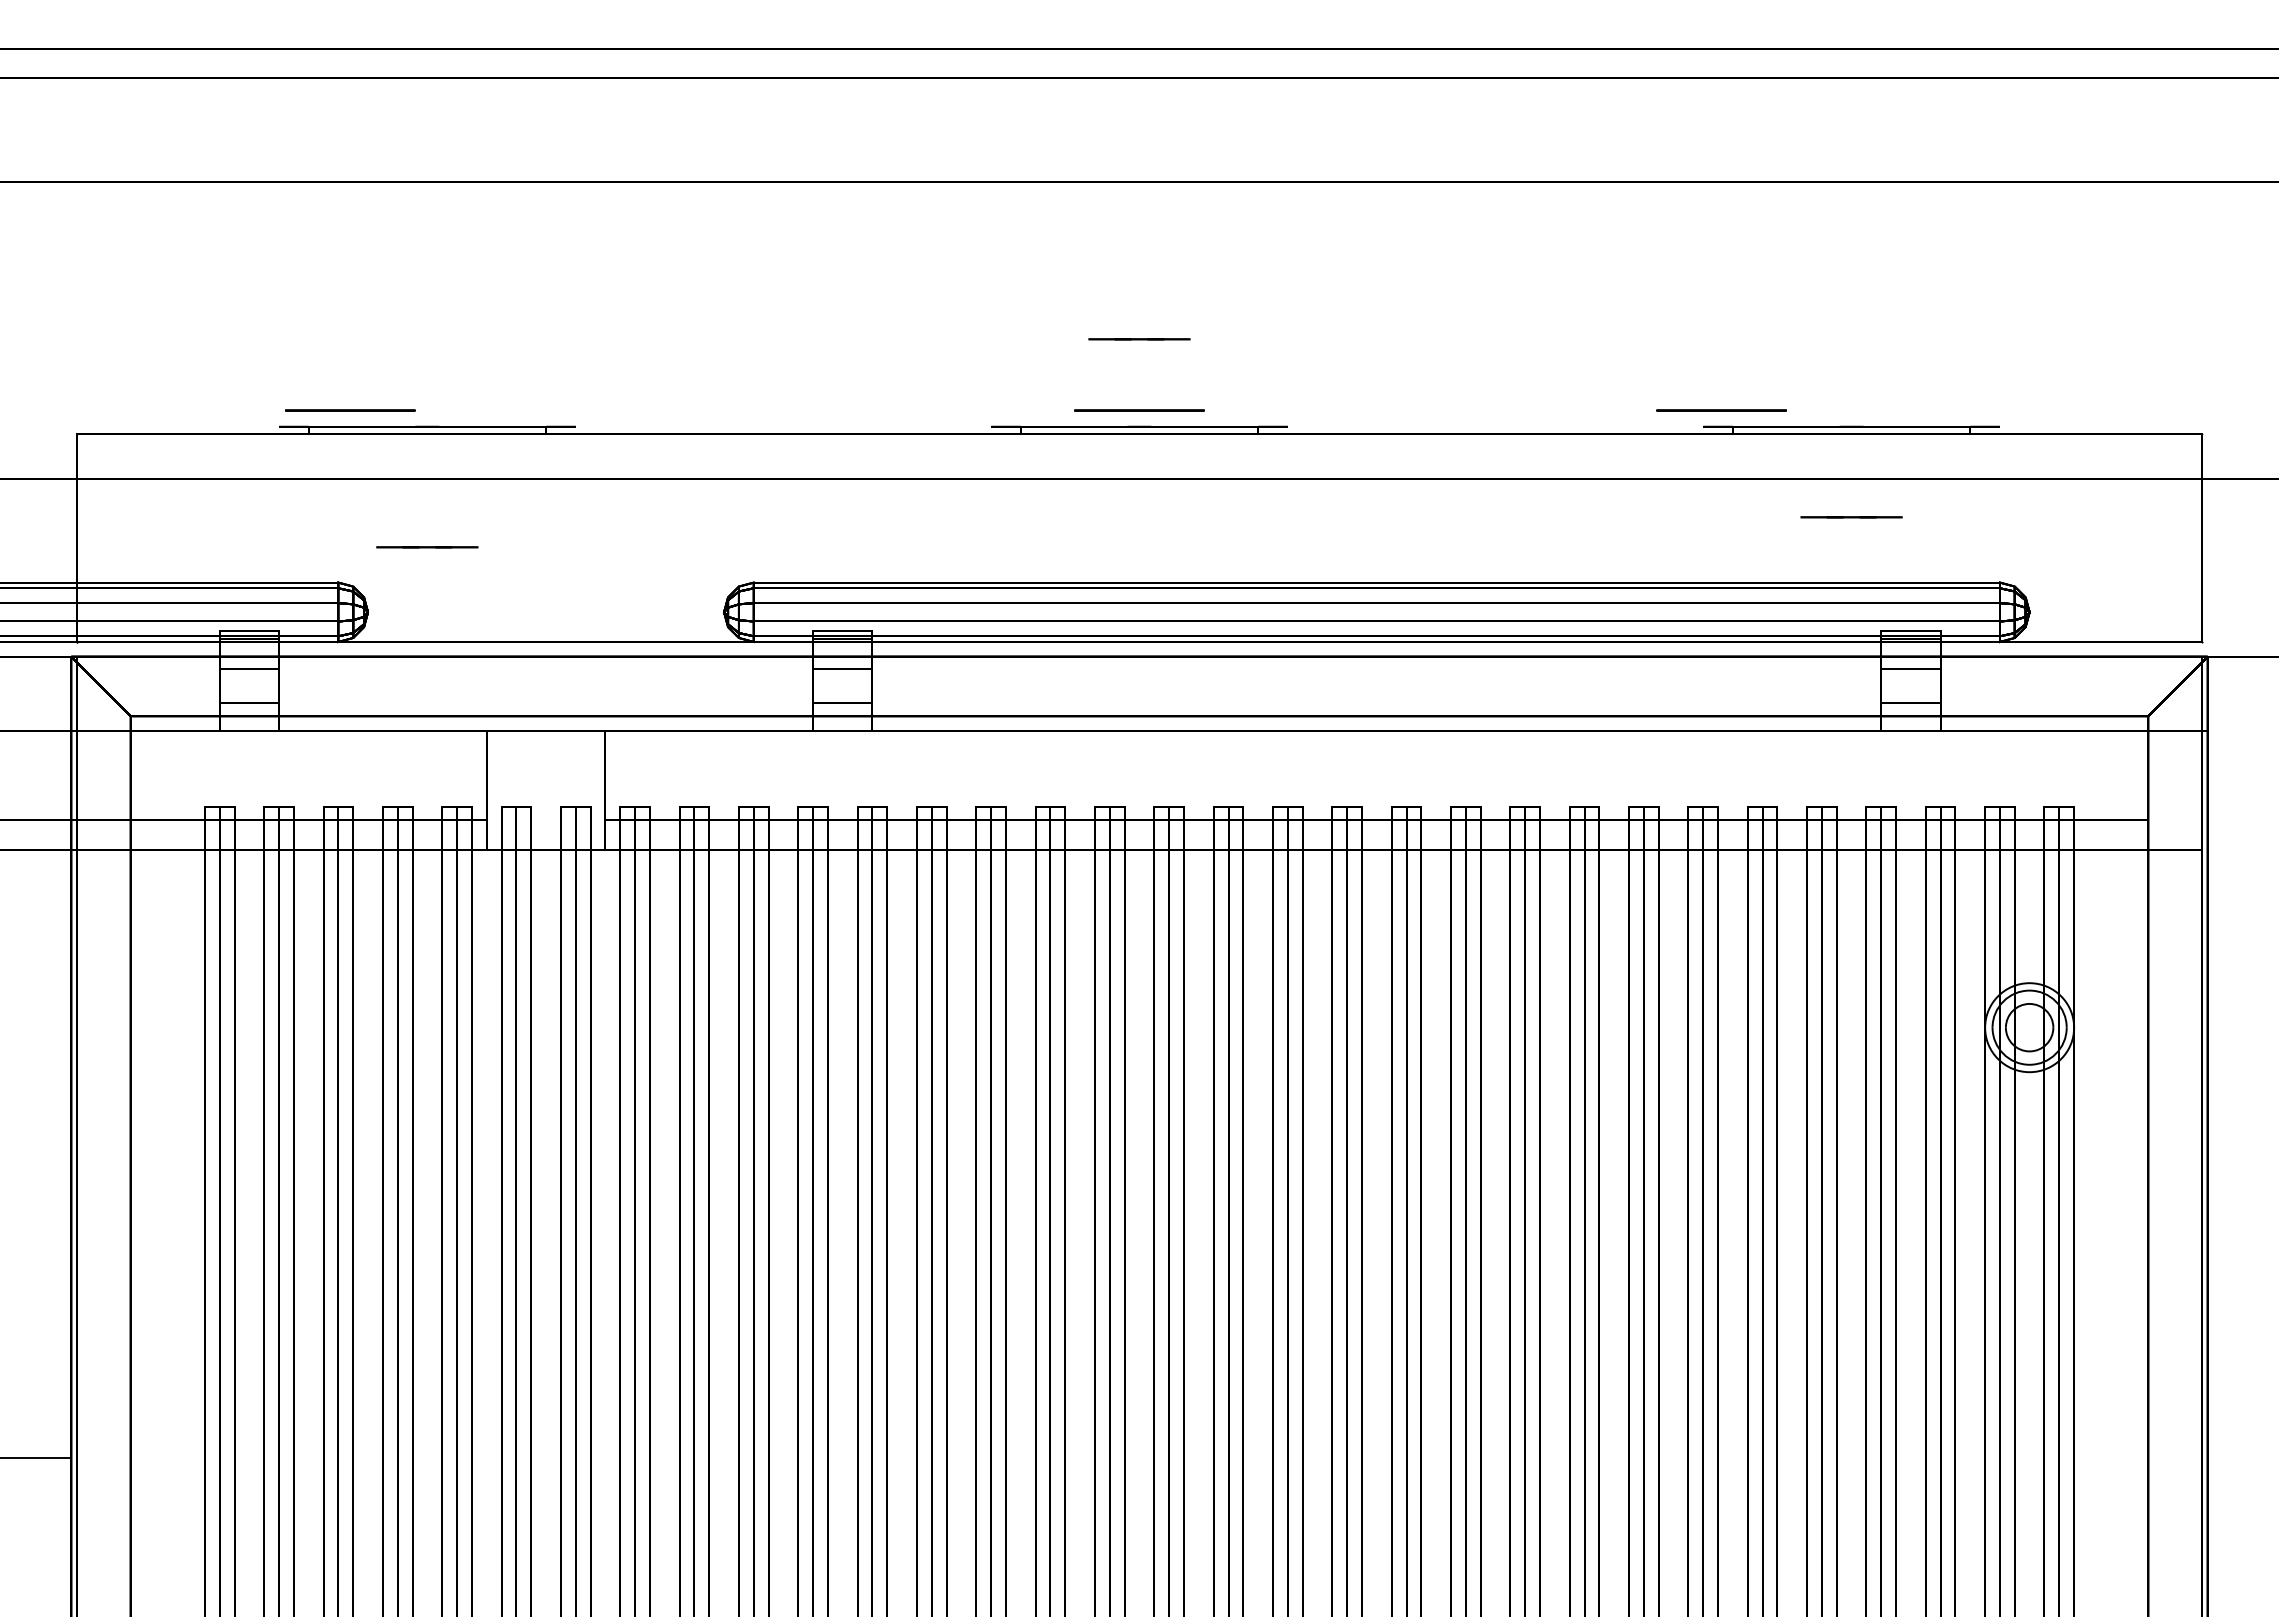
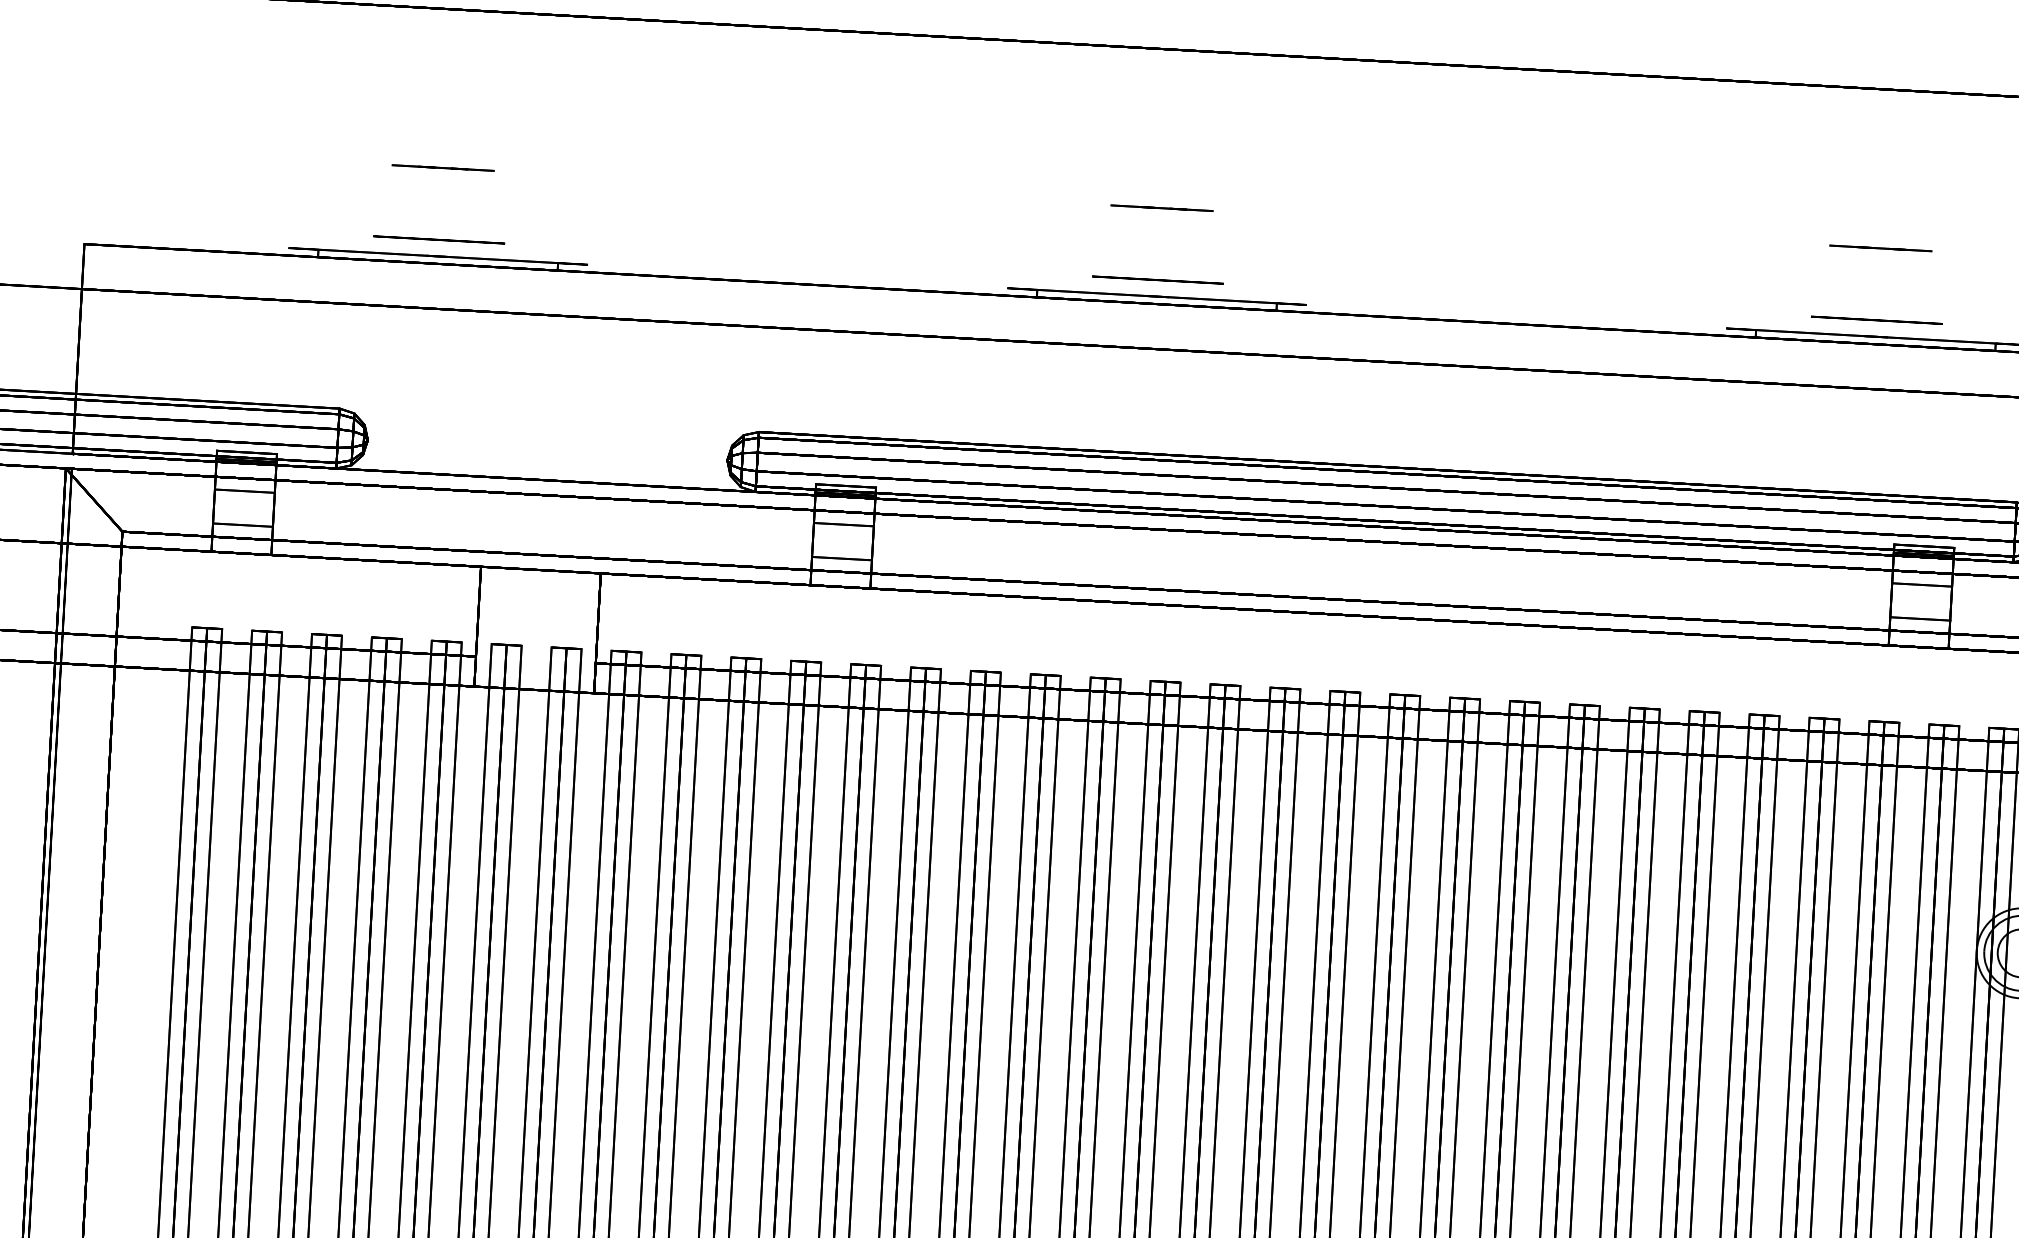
circle: (350, 410) -> (439, 239), moved
circle: (1721, 410) -> (1876, 320), moved
line: (1851, 517) -> (1880, 248), moved
line: (427, 547) -> (443, 168), moved

